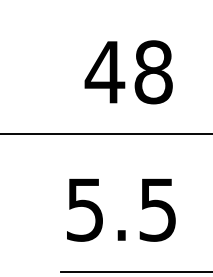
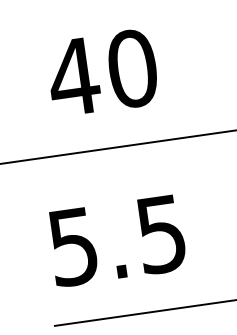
text: (153, 72) -> (132, 69), 48 -> 40

